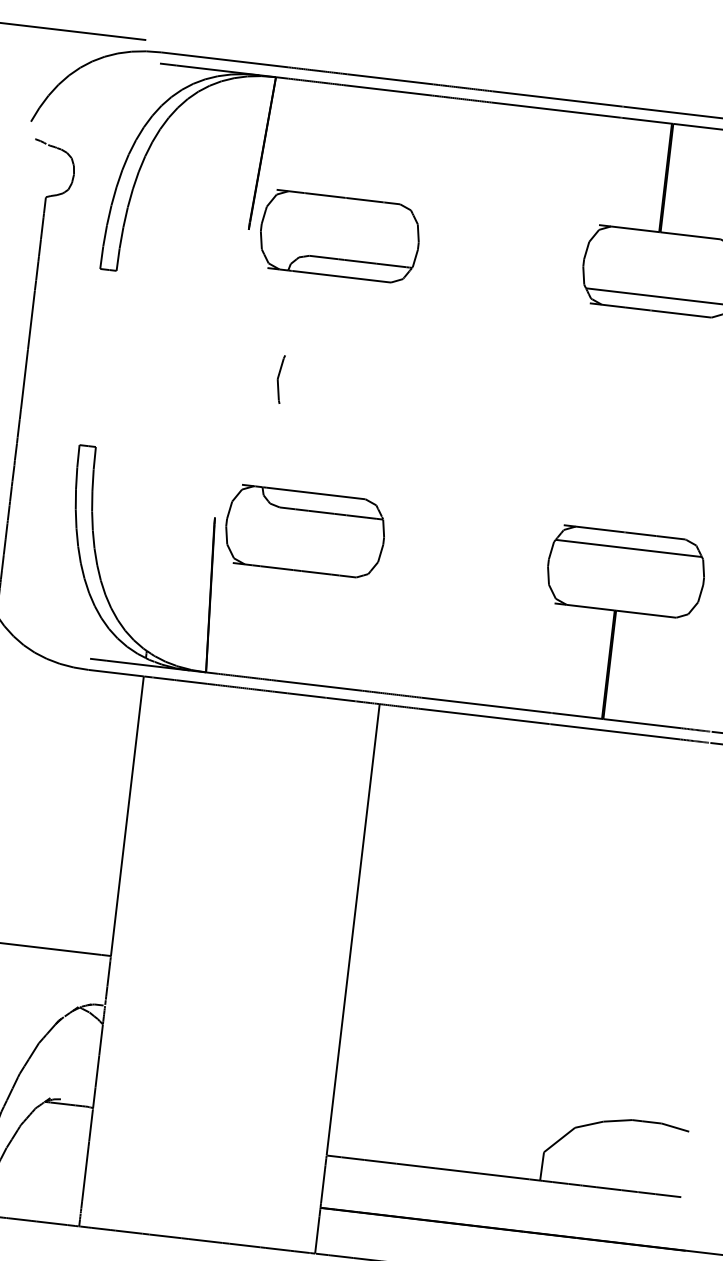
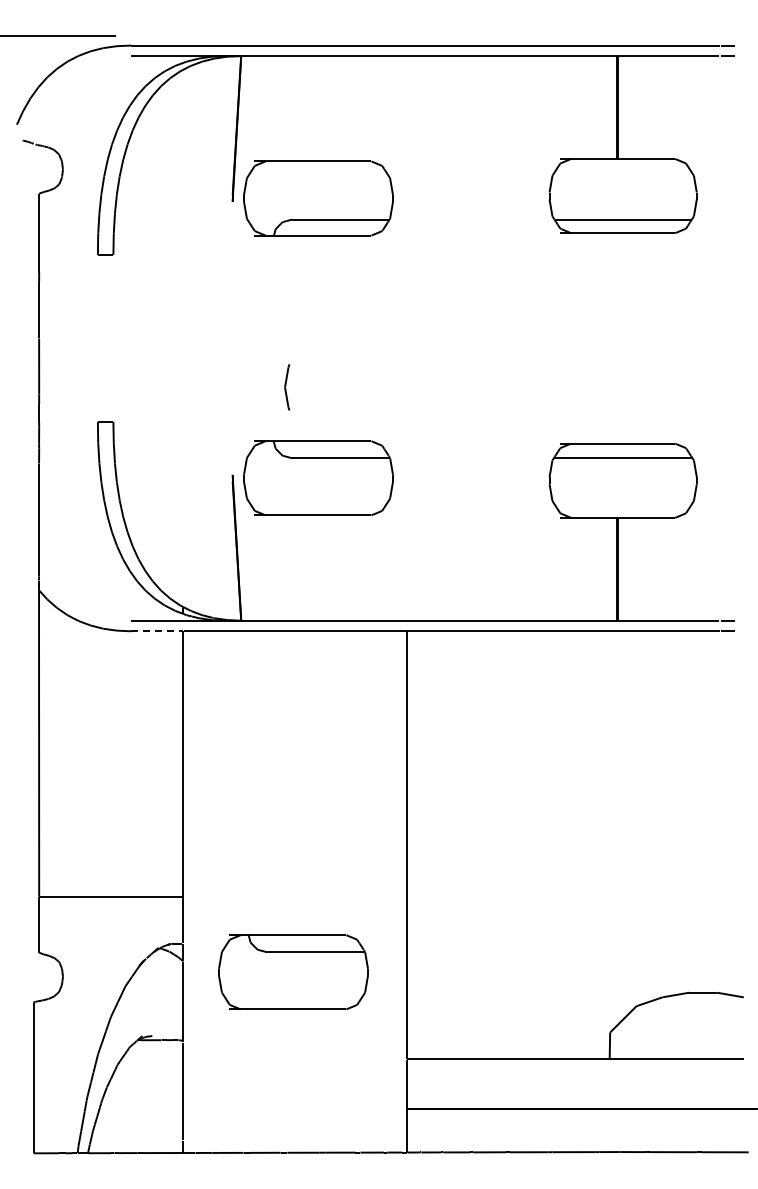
part: (280, 379) -> (287, 387), moved
line: (116, 673) -> (157, 631), solid -> dashed
part: (217, 1048) -> (293, 971), added

